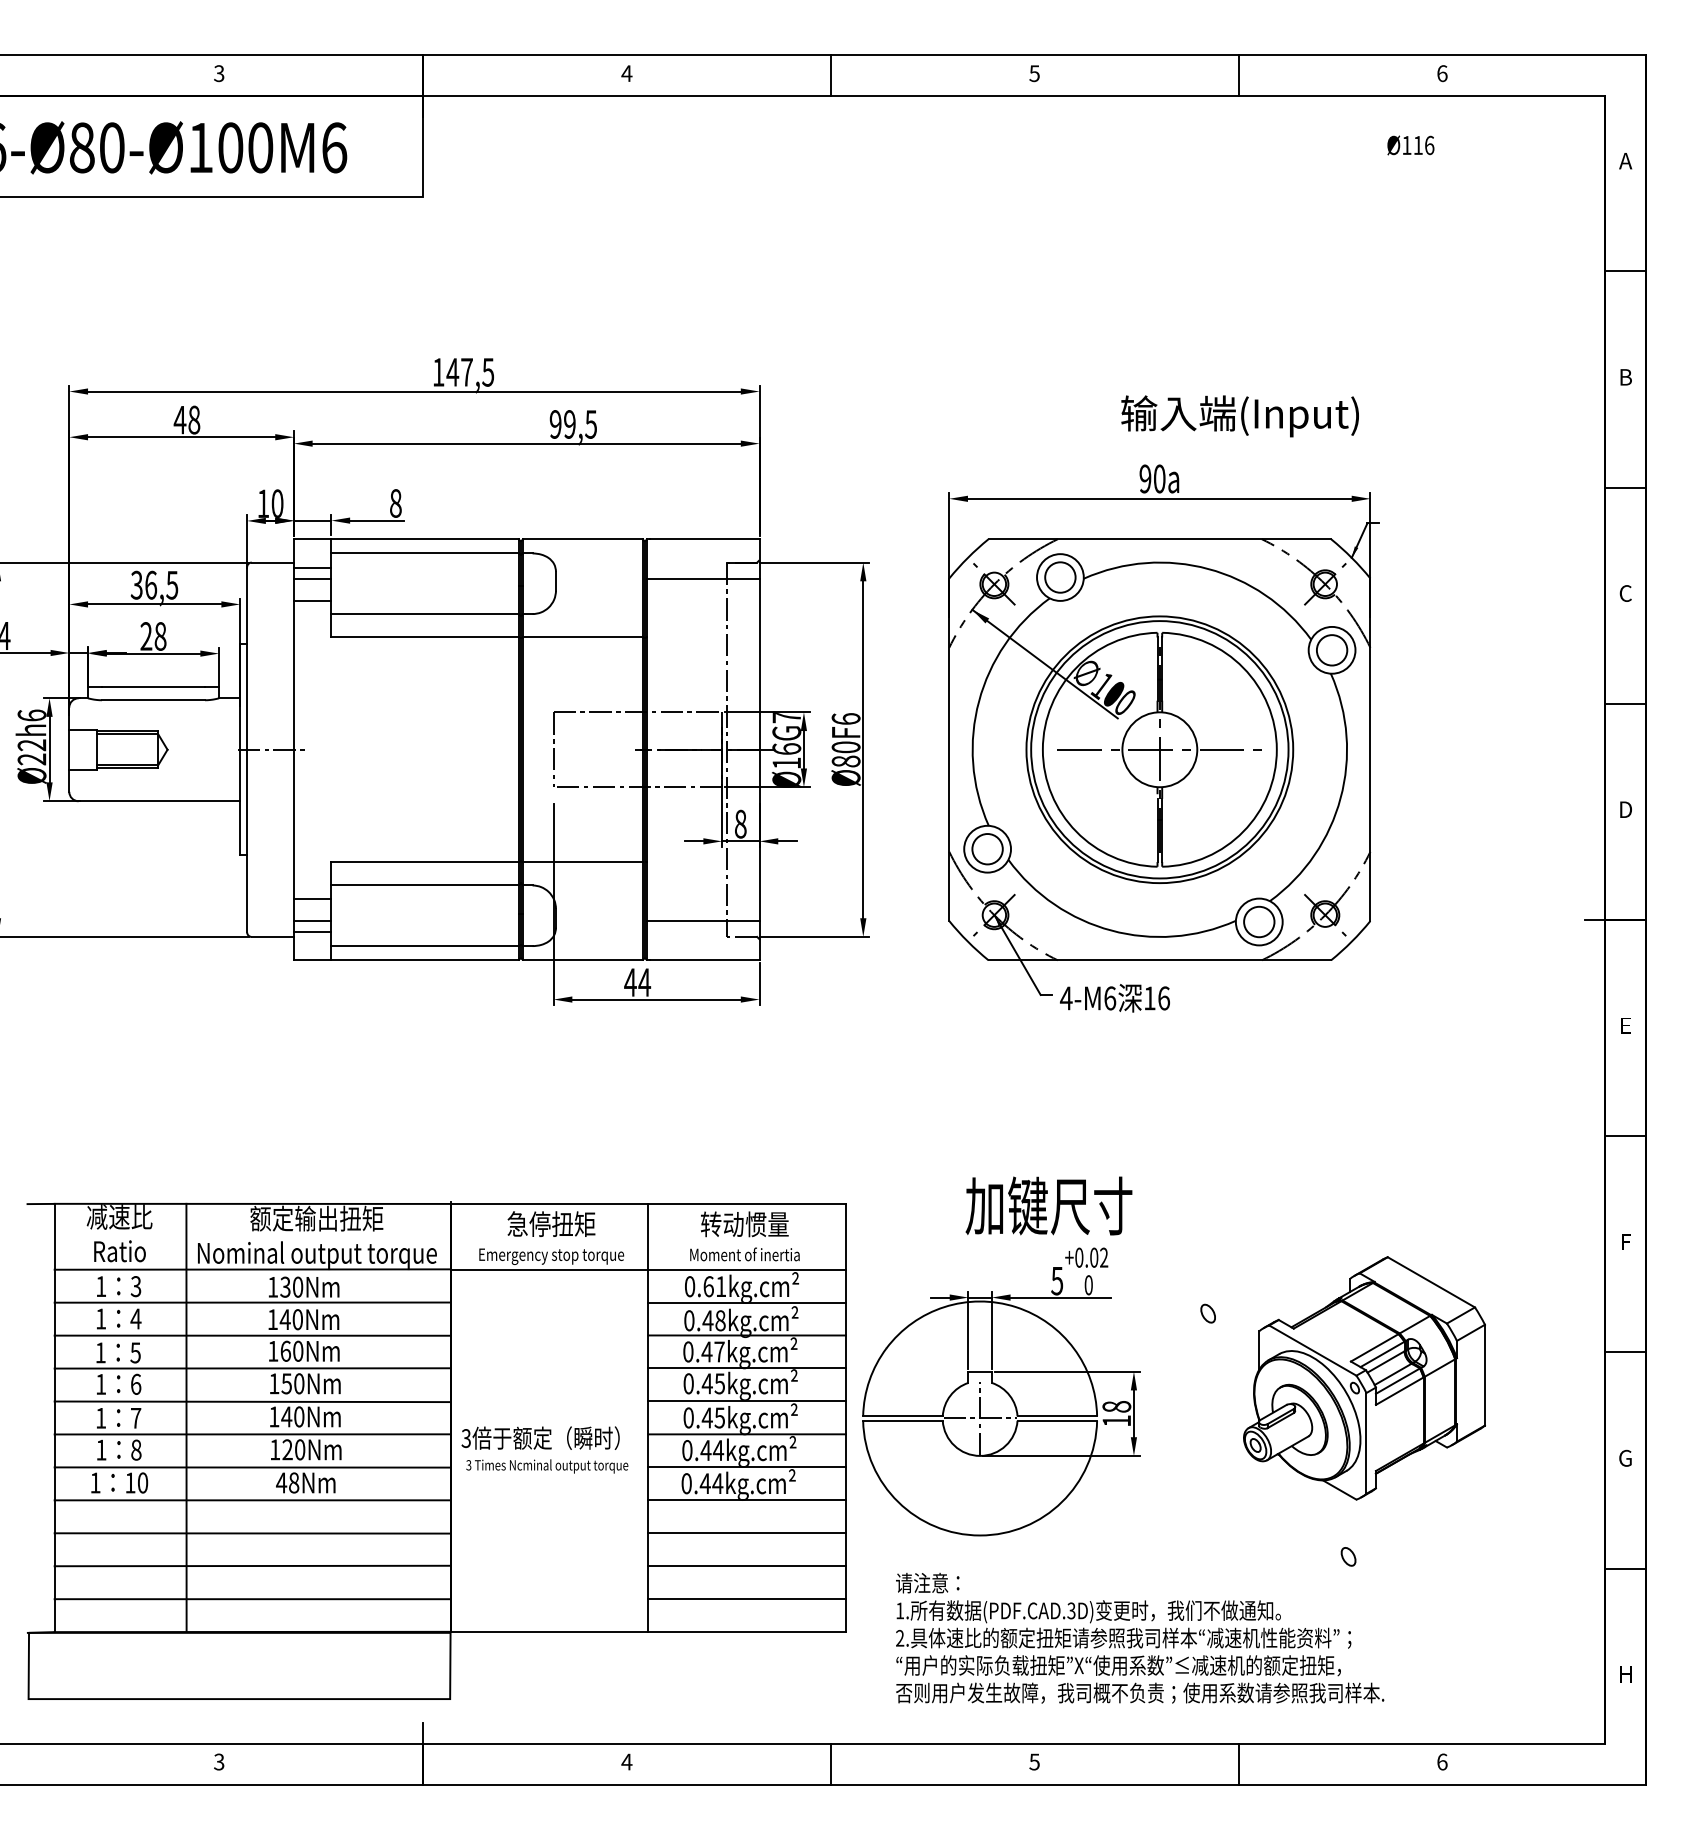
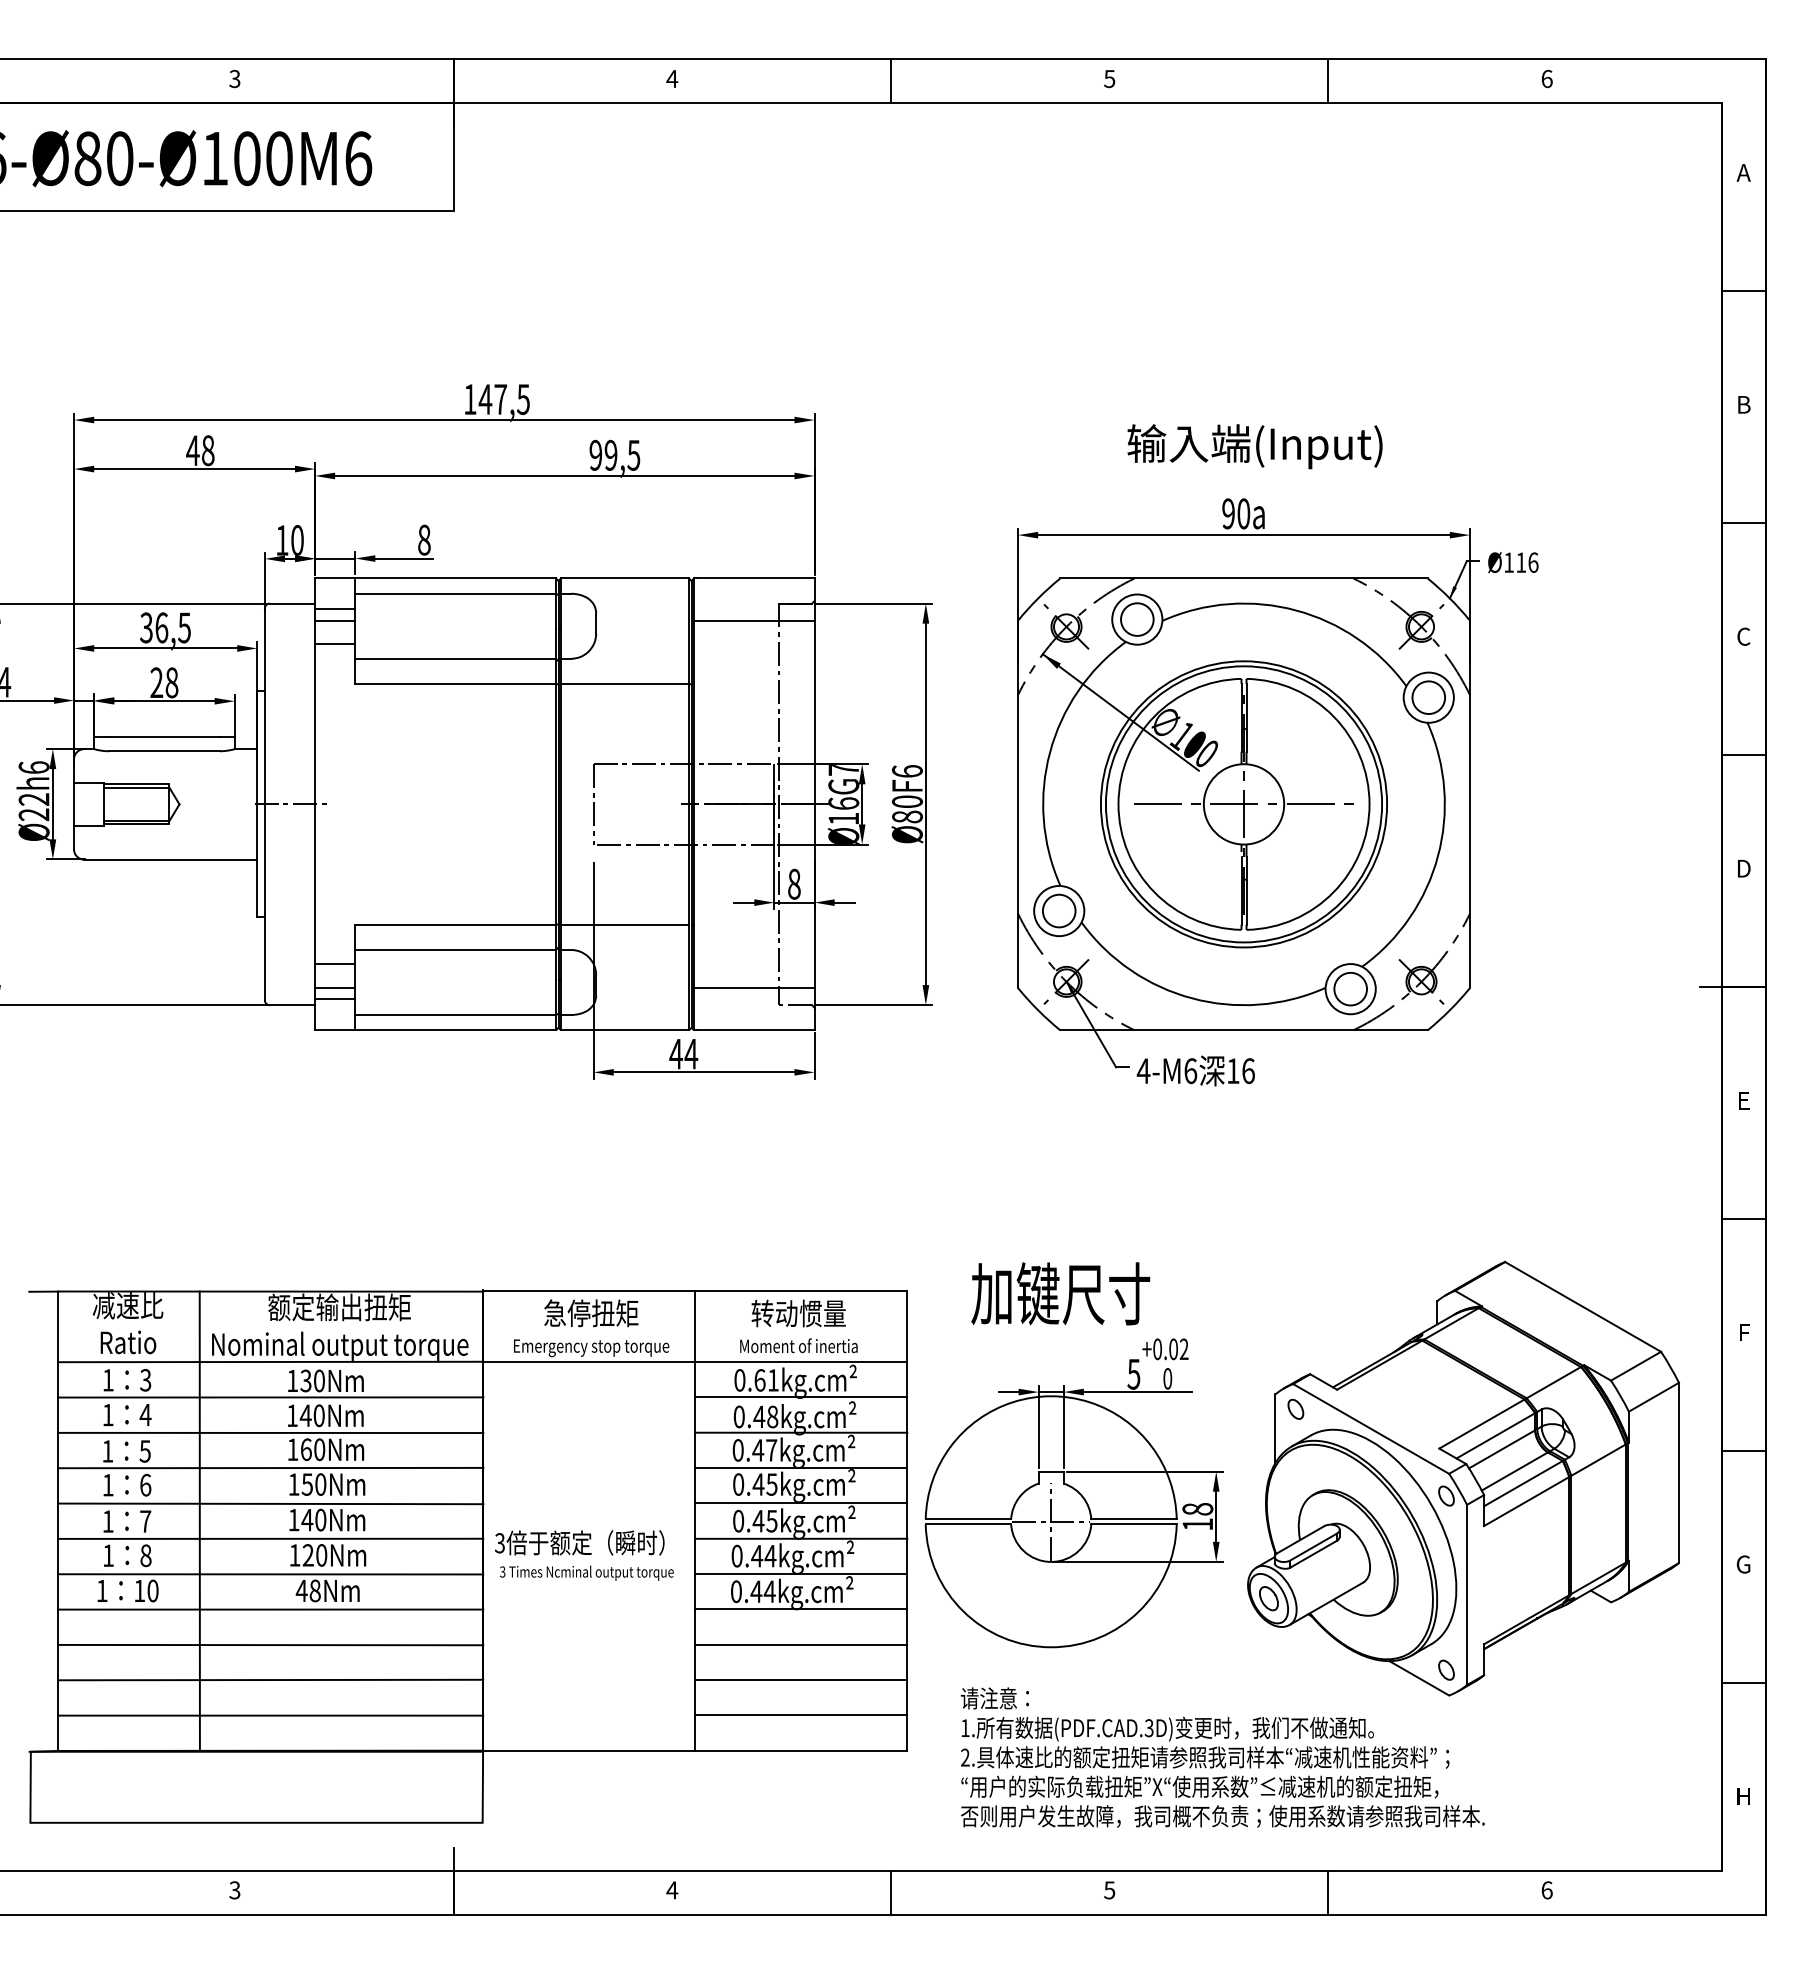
text: (1410, 145) -> (1512, 562), moved
text: (1239, 416) -> (1254, 446), moved
text: (1048, 1205) -> (1060, 1293), moved
part: (1364, 1378) -> (1463, 1478), size x1.67

